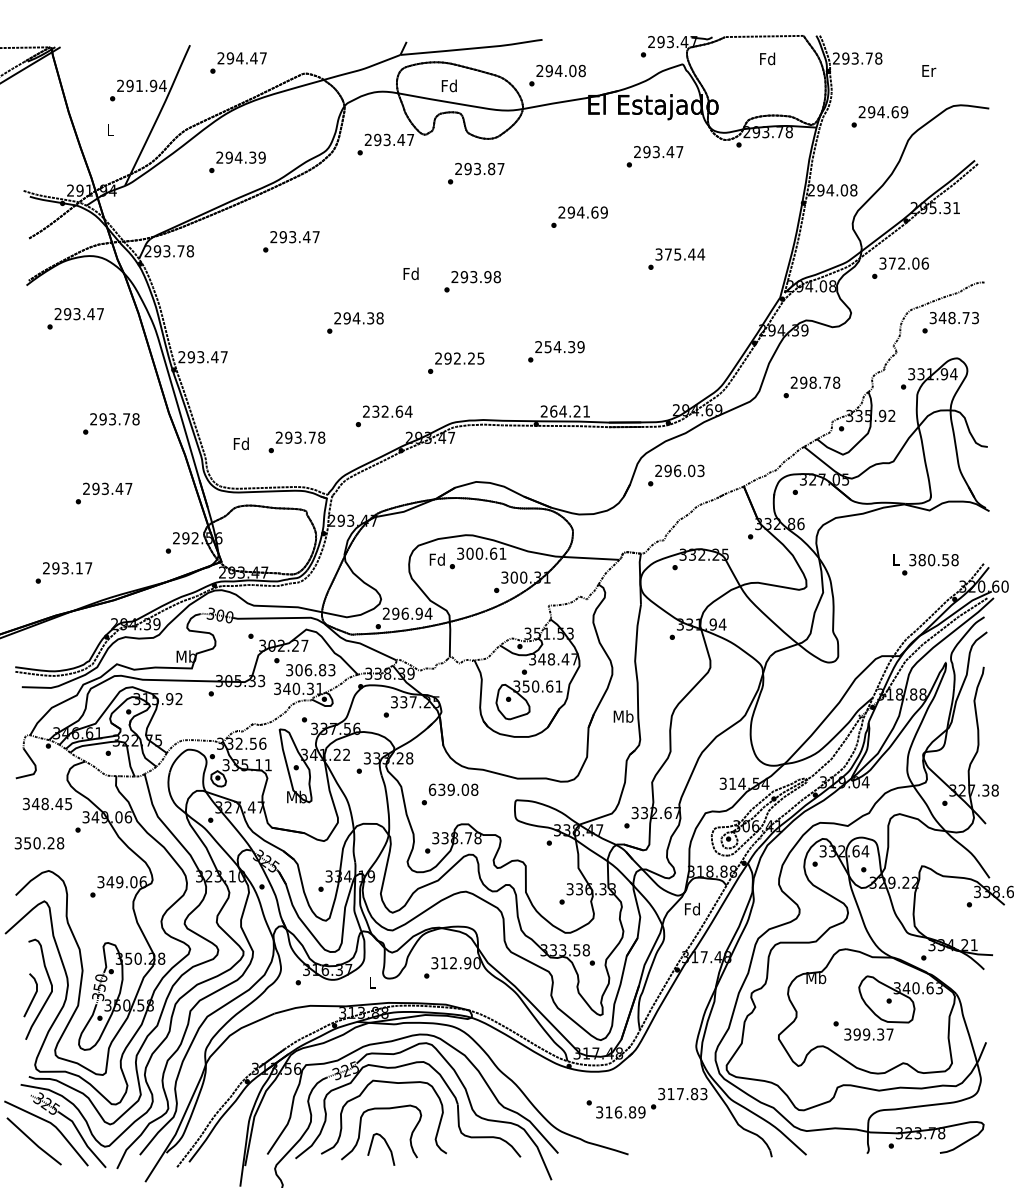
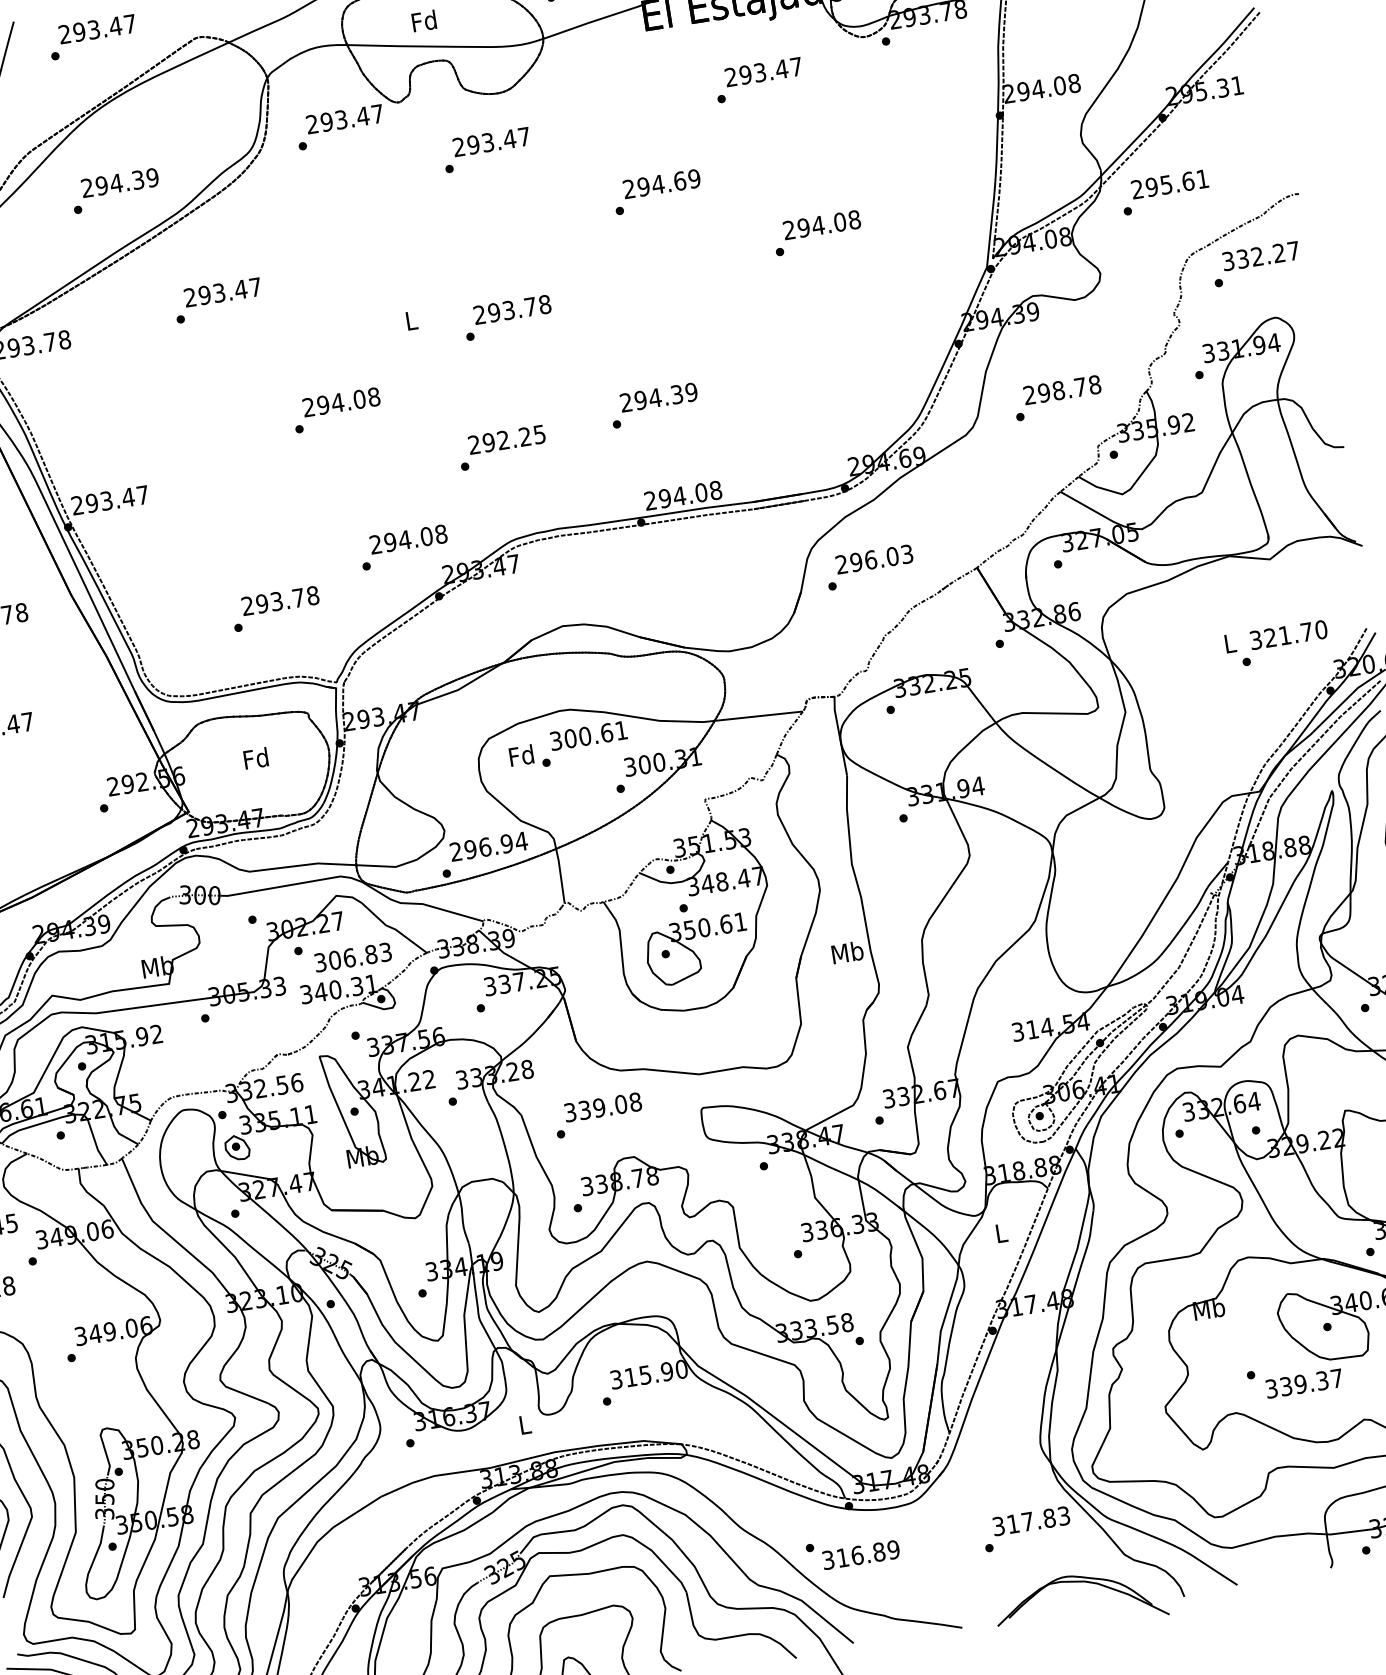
text: (239, 58) -> (93, 30), 294.47 -> 293.47
text: (491, 168) -> (509, 138), 293.87 -> 293.47
text: (680, 254) -> (822, 224), 375.44 -> 294.08
text: (903, 263) -> (1169, 184), 372.06 -> 295.61
text: (410, 273) -> (410, 320), Fd -> L
text: (487, 277) -> (530, 307), 293.98 -> 293.78
text: (958, 317) -> (1267, 254), 348.73 -> 332.27
text: (370, 318) -> (359, 399), 294.38 -> 294.08
text: (547, 346) -> (639, 399), 254.39 -> 294.39
text: (392, 411) -> (416, 537), 232.64 -> 294.08
text: (570, 411) -> (690, 494), 264.21 -> 294.08
text: (240, 443) -> (254, 758), moved
text: (938, 560) -> (1295, 634), 380.58 -> 321.70
text: (432, 789) -> (570, 1111), 639.08 -> 339.08
text: (692, 908) -> (1000, 1232), Fd -> L
text: (453, 963) -> (645, 1375), 312.90 -> 315.90
text: (856, 1034) -> (1285, 1386), 399.37 -> 339.37
text: (615, 1109) -> (852, 1551), moved
part: (708, 1138) -> (1081, 1583), added

